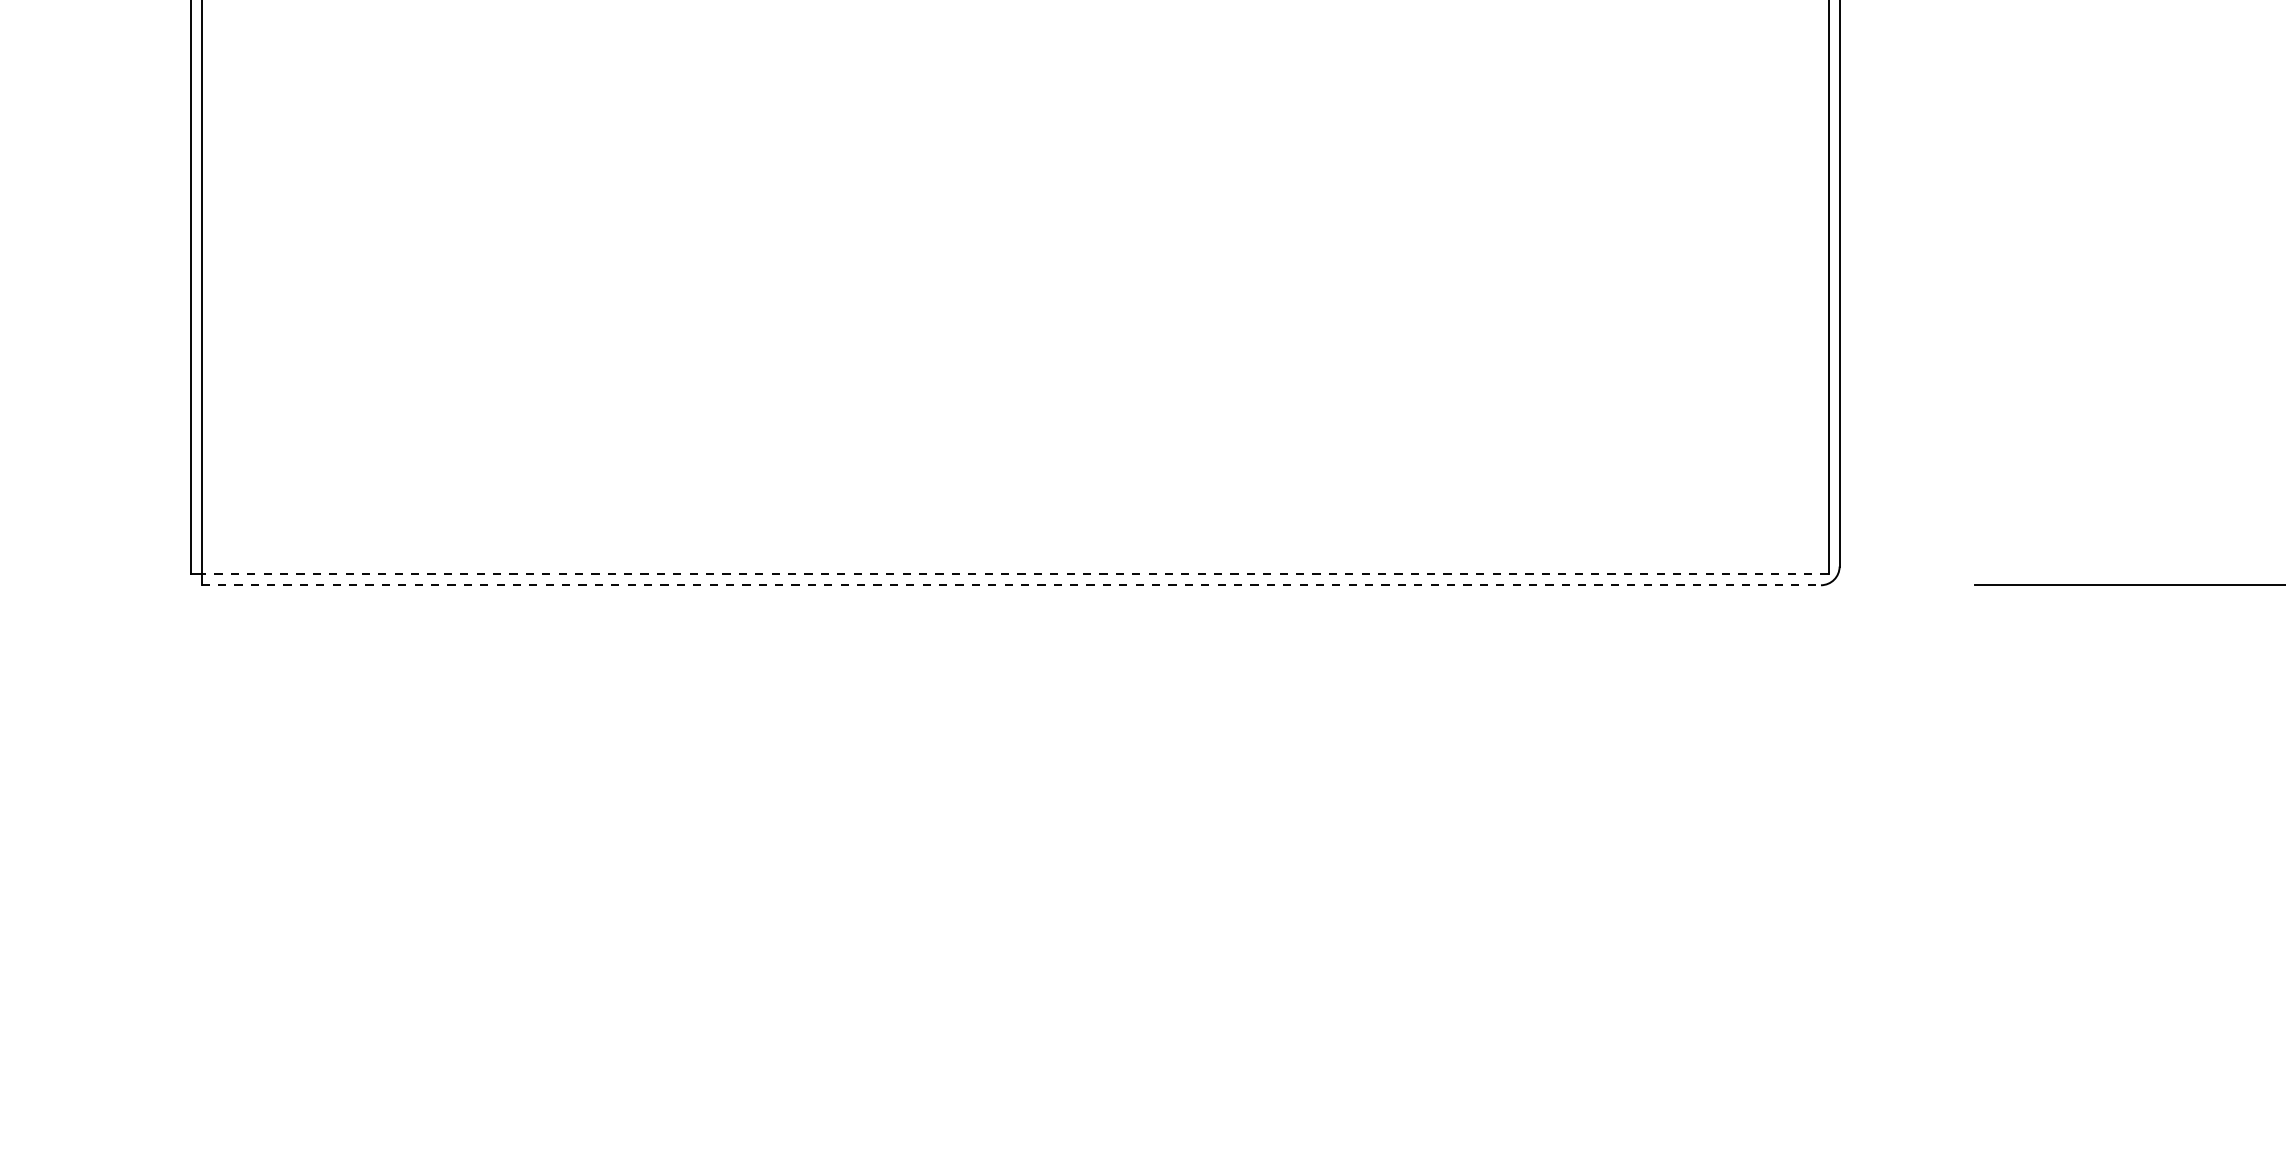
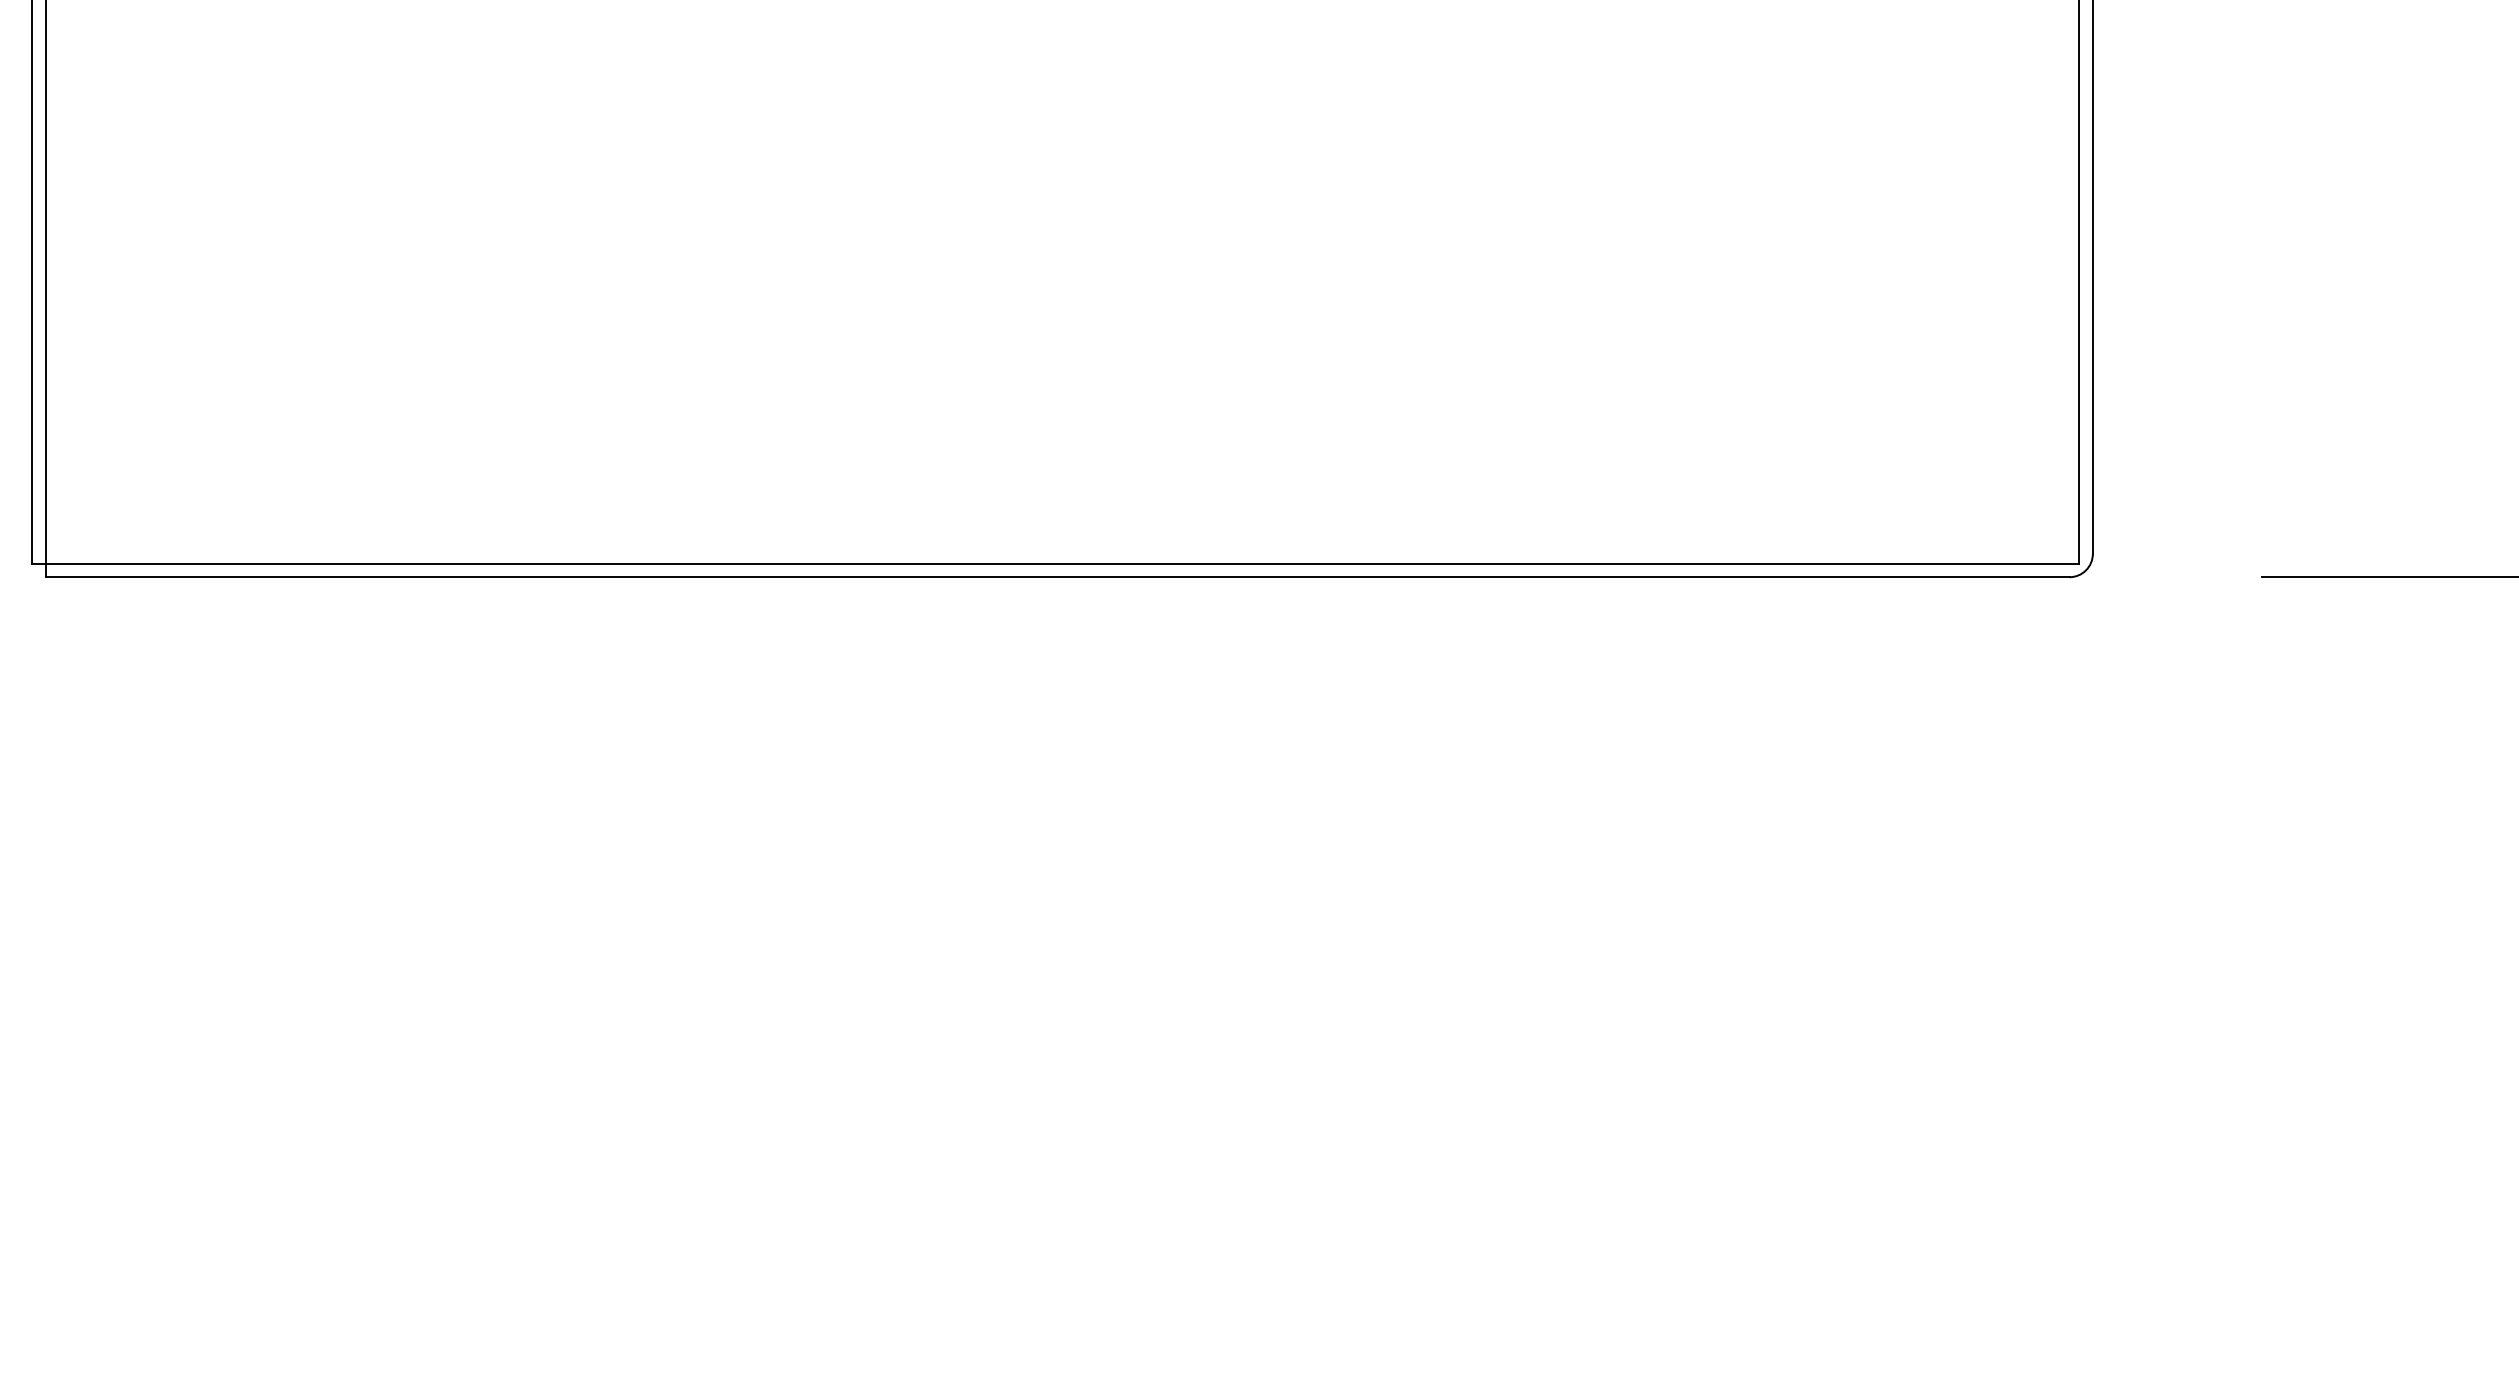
line: (1015, 574) -> (1063, 563), dashed -> solid
line: (1011, 585) -> (1058, 577), dashed -> solid

